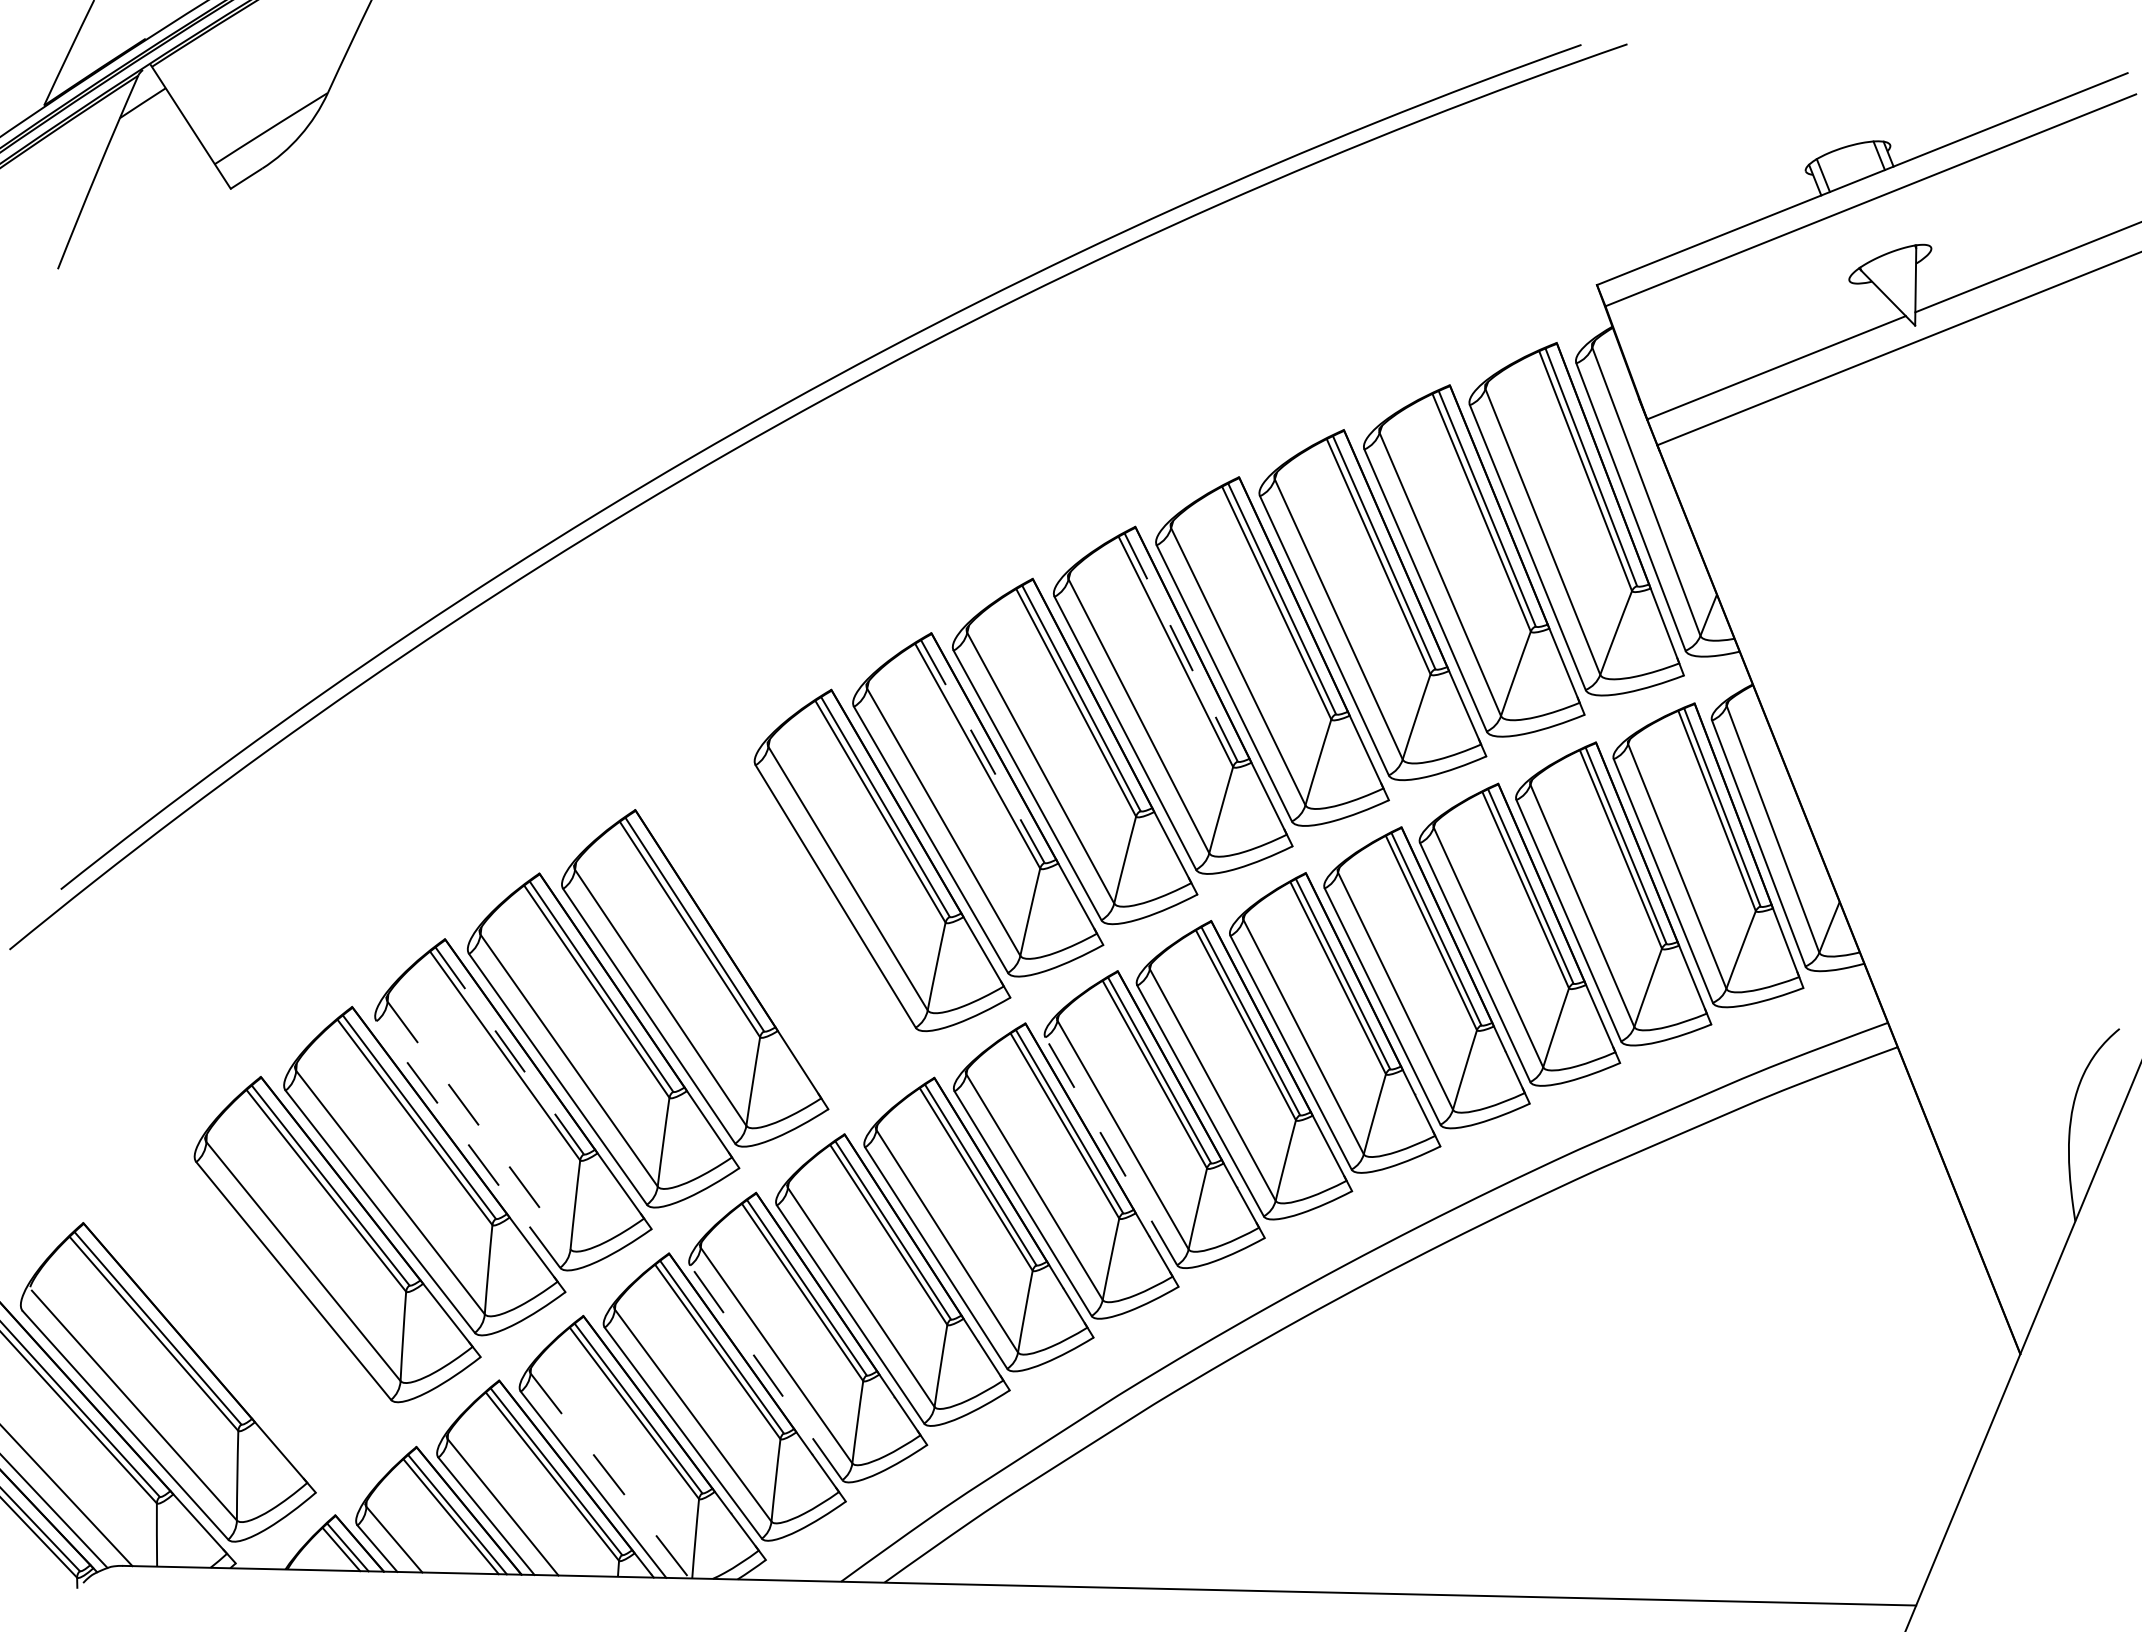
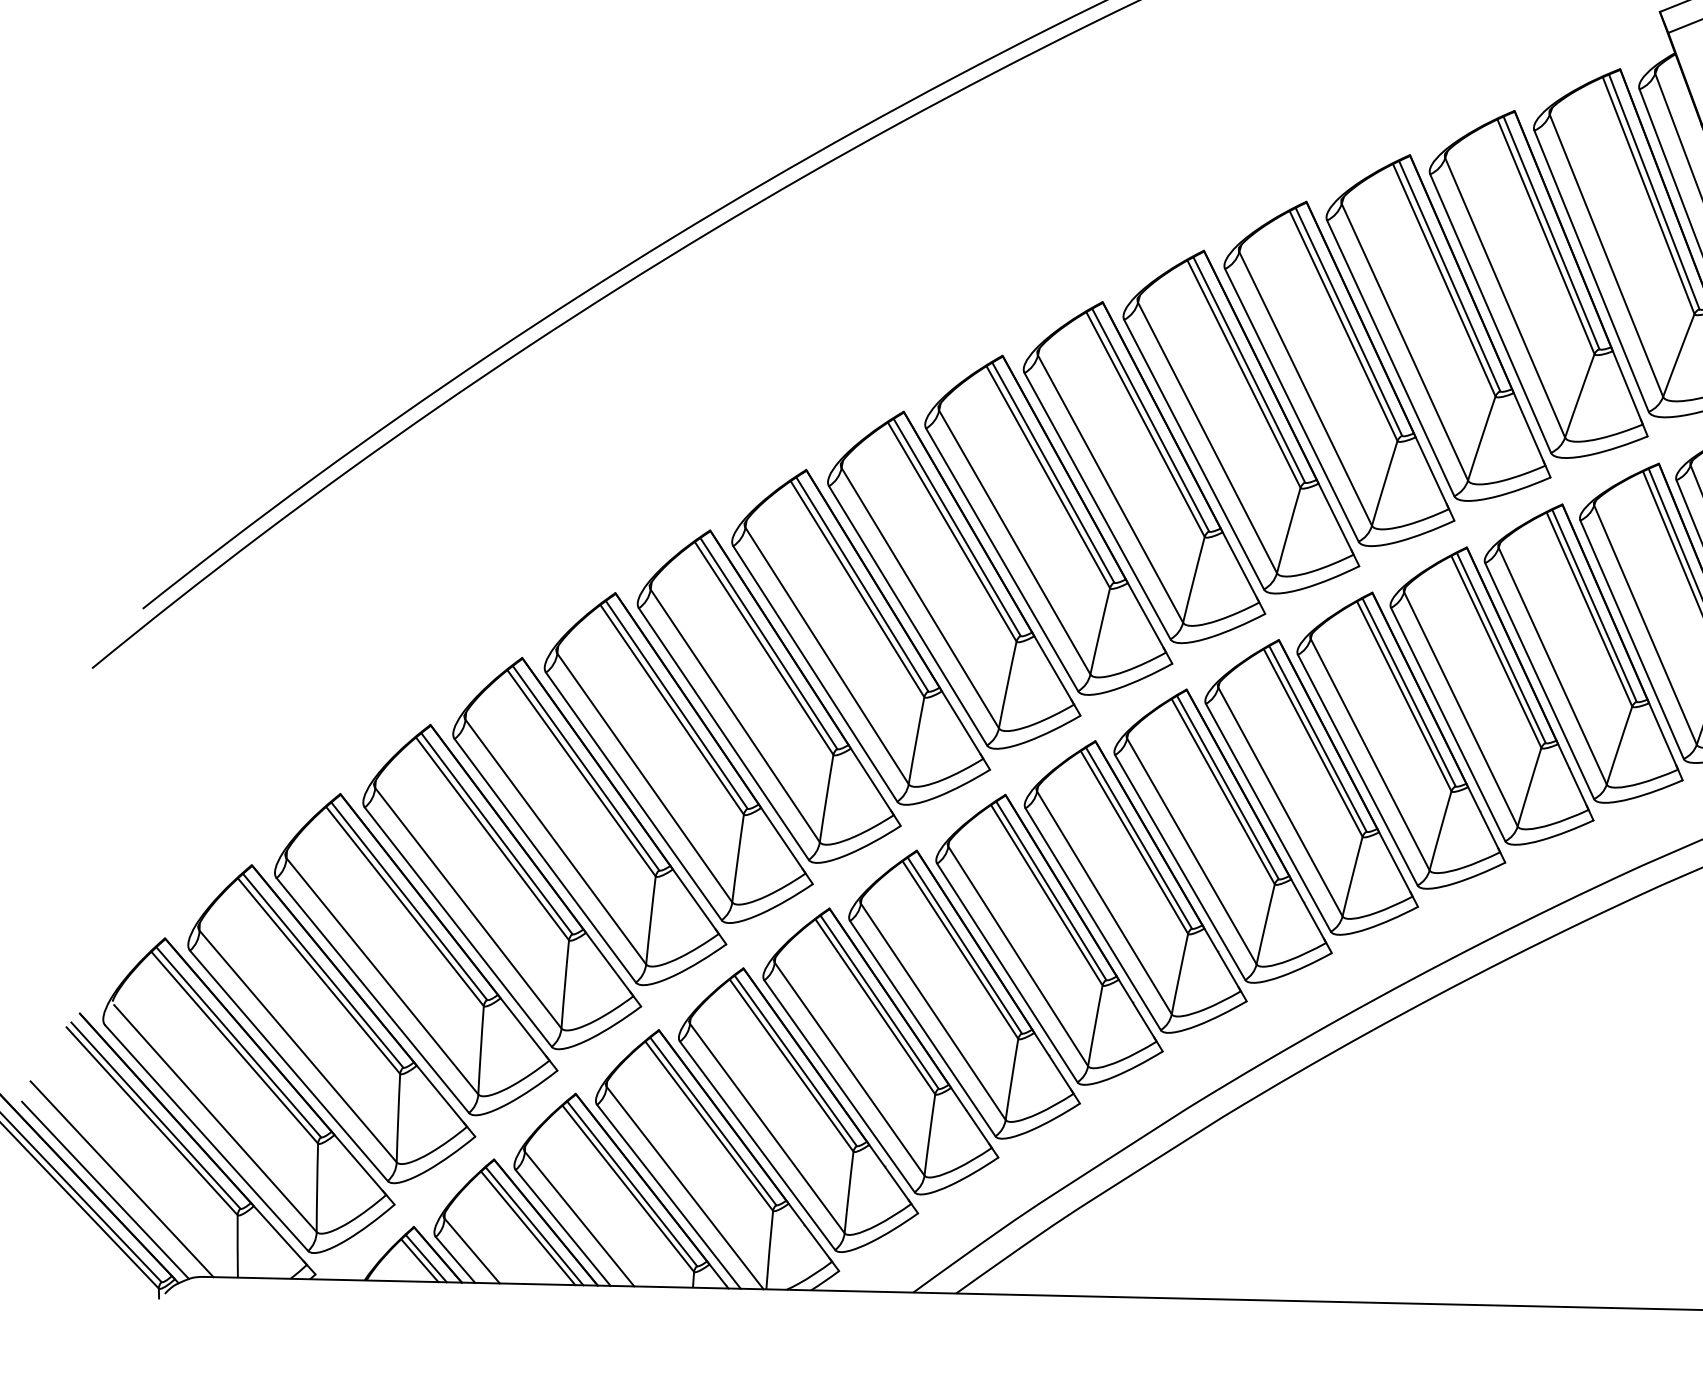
line: (1181, 647) -> (1249, 369), dashed -> solid
line: (983, 751) -> (1054, 472), dashed -> solid
part: (787, 917) -> (860, 636), added
line: (509, 1051) -> (585, 768), dashed -> solid
line: (479, 1125) -> (556, 841), dashed -> solid
line: (468, 1144) -> (545, 860), dashed -> solid
line: (1111, 1151) -> (1180, 867), dashed -> solid
part: (252, 1309) -> (332, 1023), added
line: (766, 1372) -> (839, 1085), dashed -> solid
line: (609, 1475) -> (684, 1187), dashed -> solid

